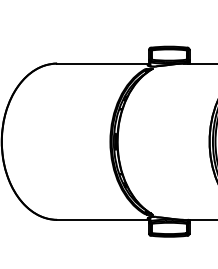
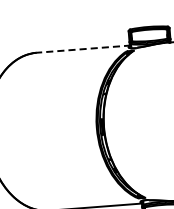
line: (103, 63) -> (83, 49), solid -> dashed

